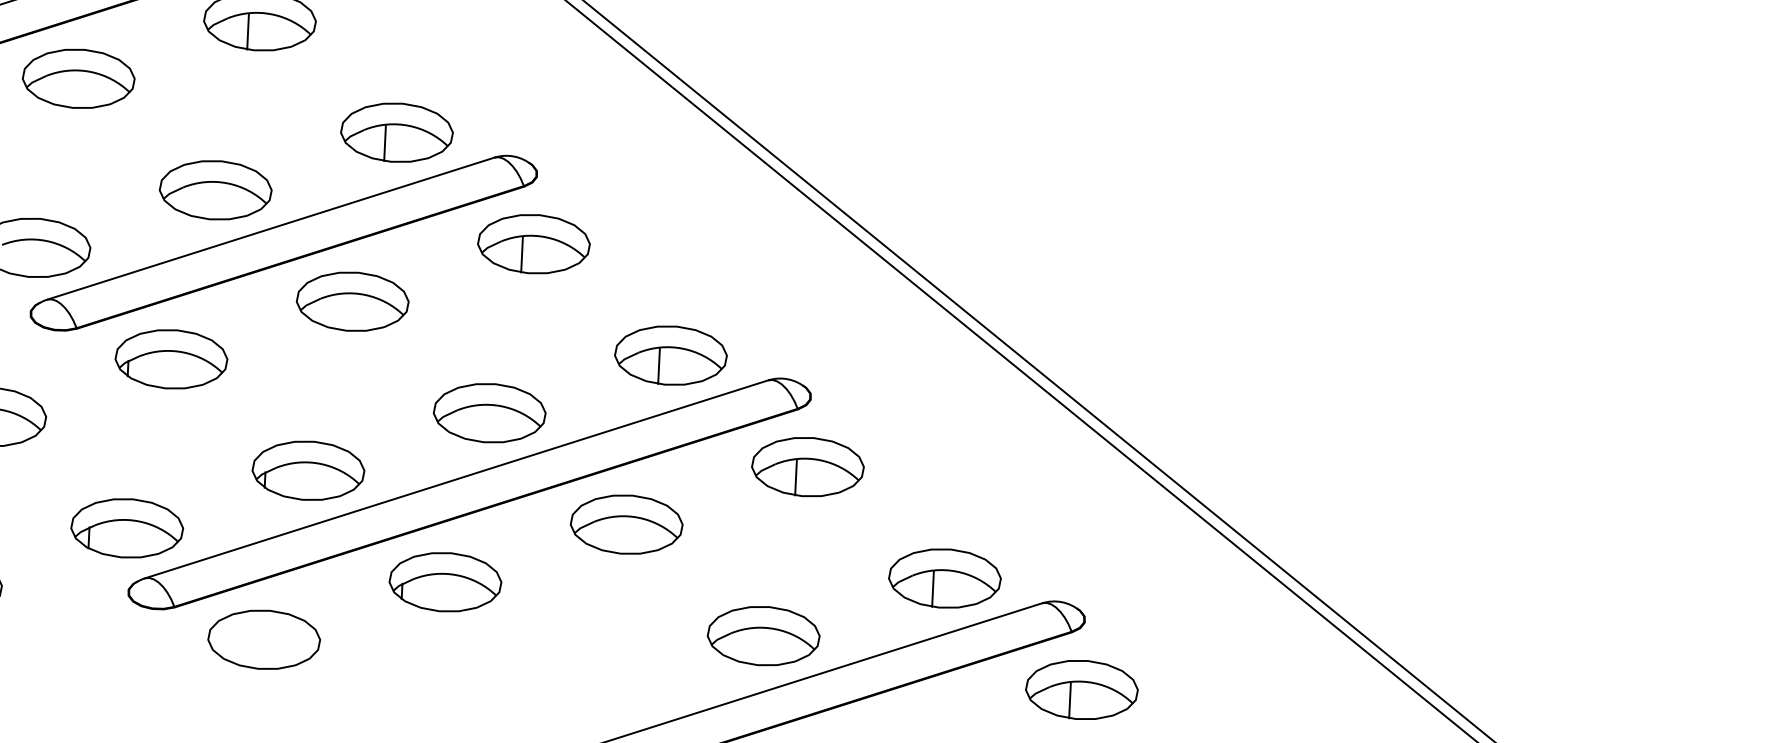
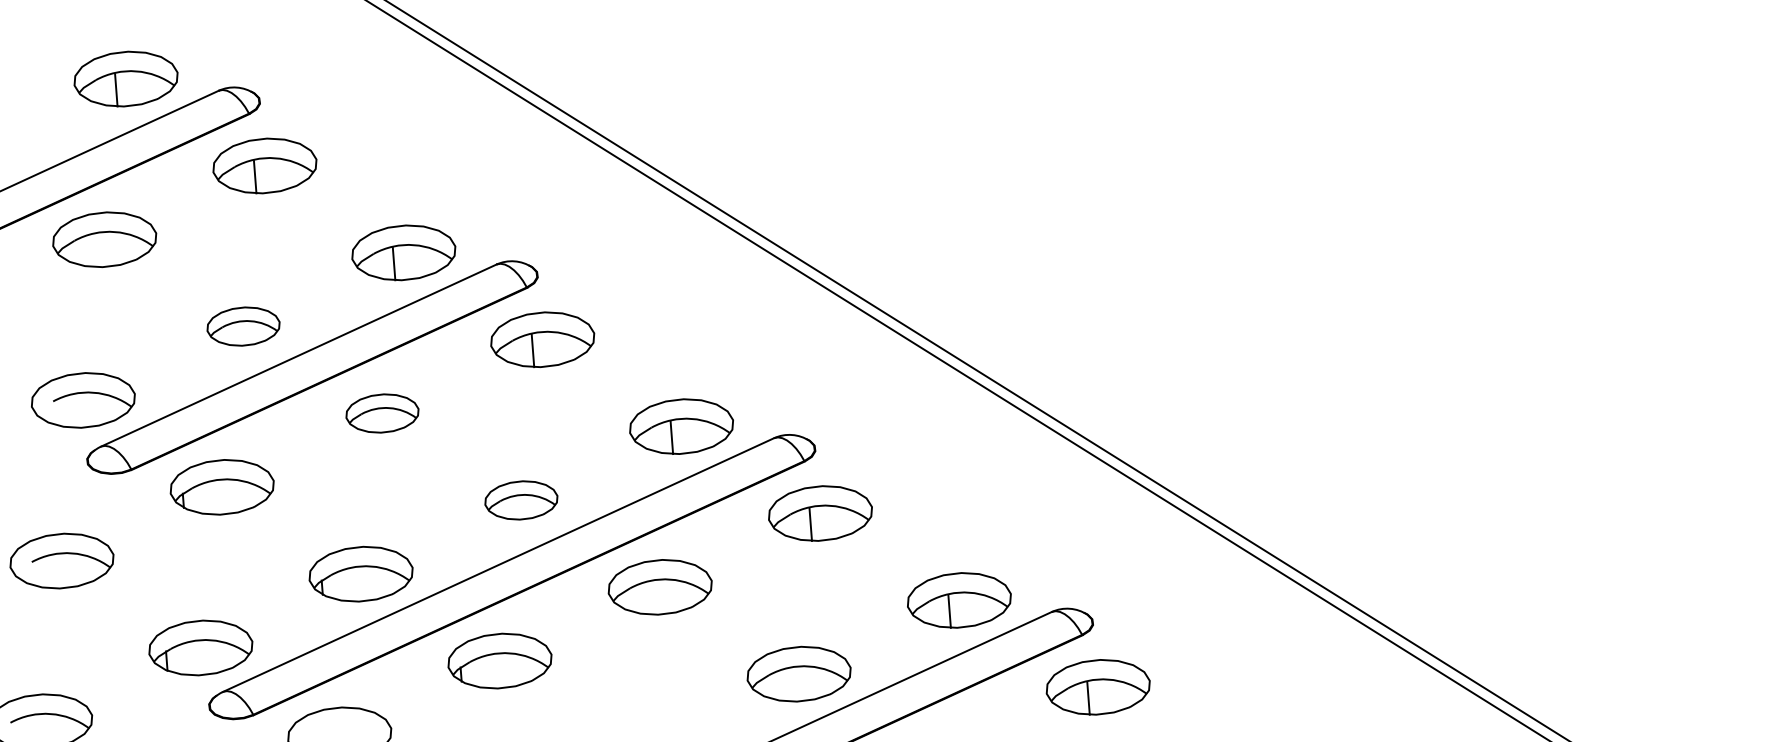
part: (215, 190) -> (243, 326), size x0.7
part: (352, 301) -> (382, 413), size x0.7
part: (489, 413) -> (521, 500), size x0.7

